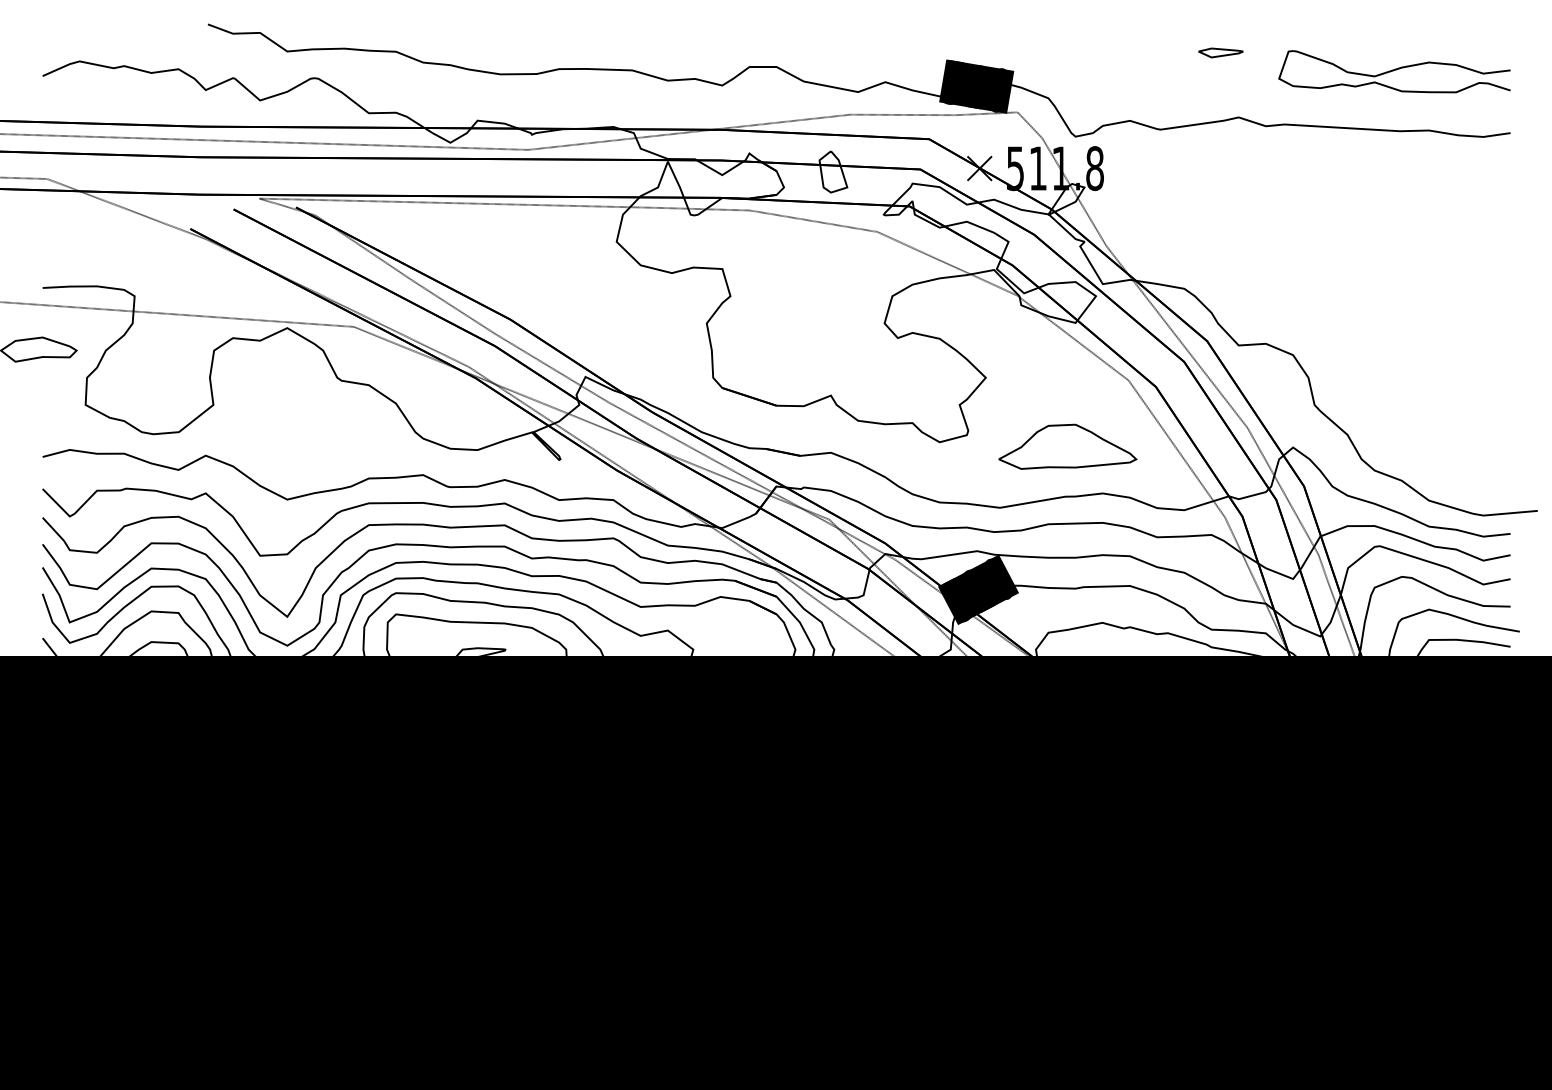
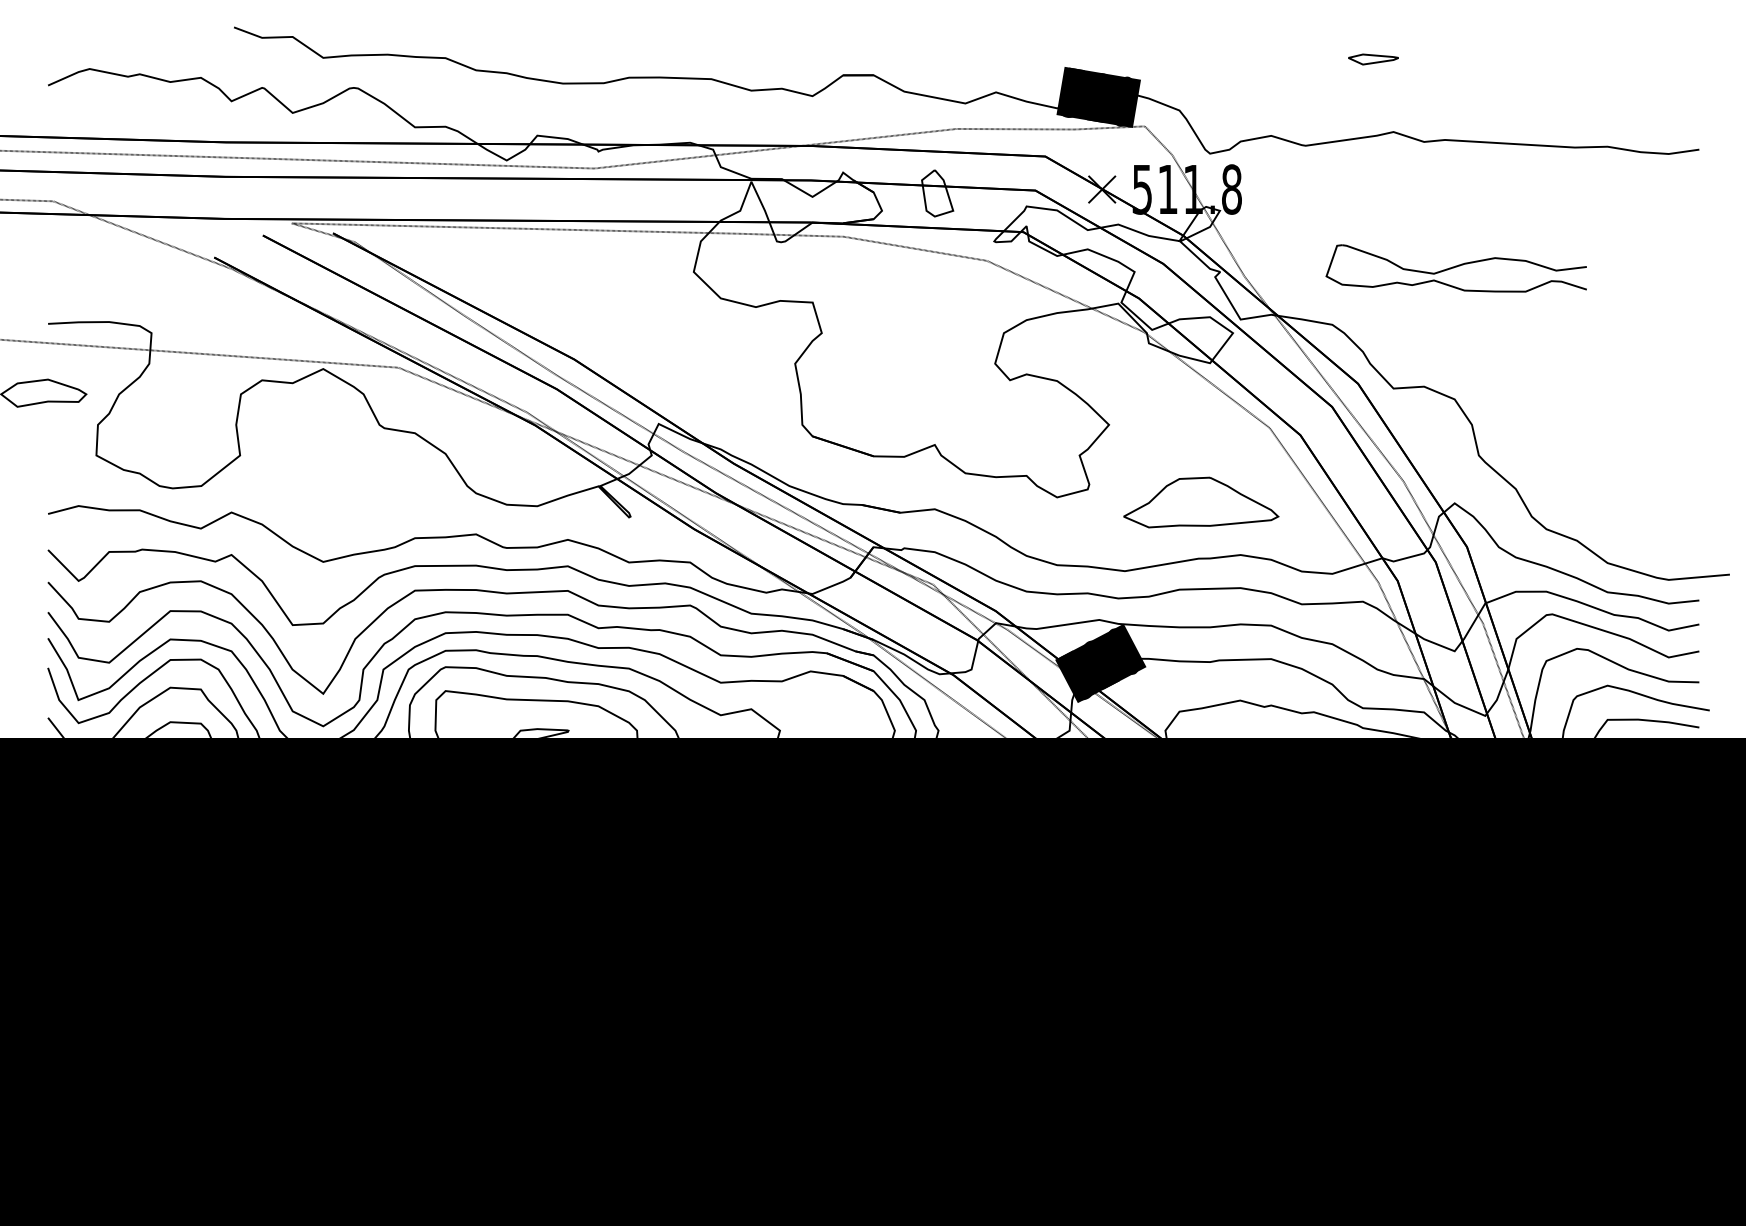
part: (1394, 71) -> (1456, 268), moved

